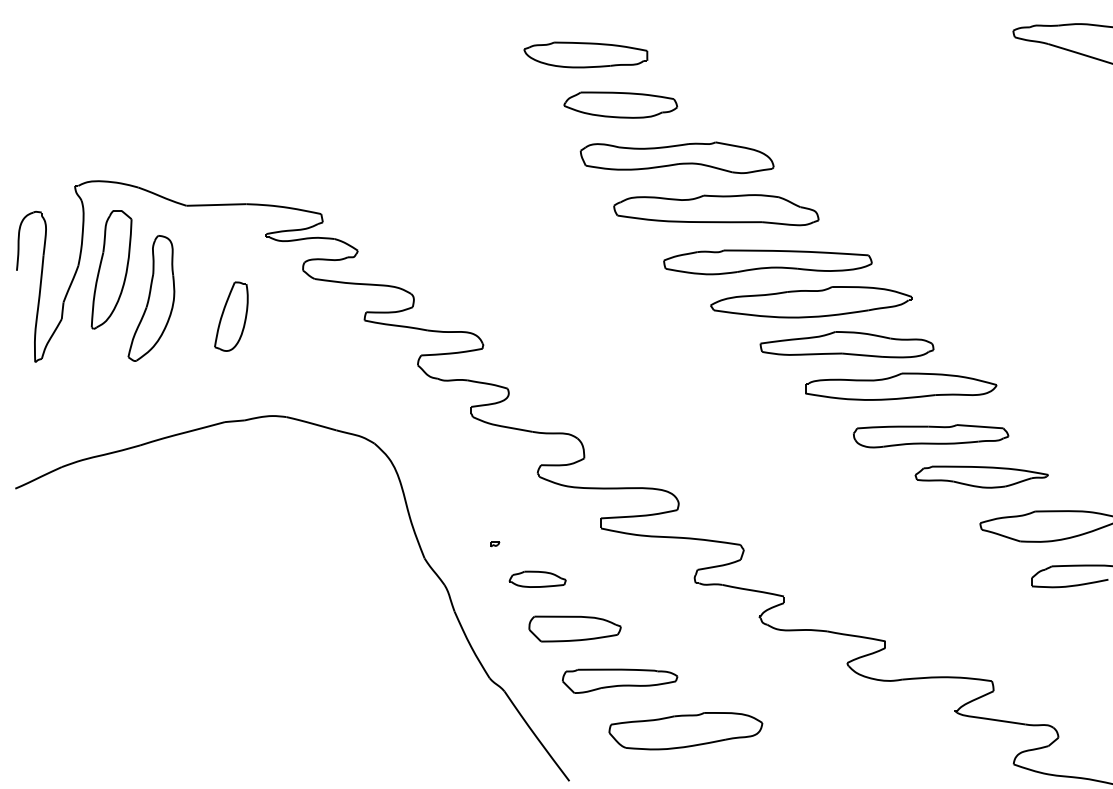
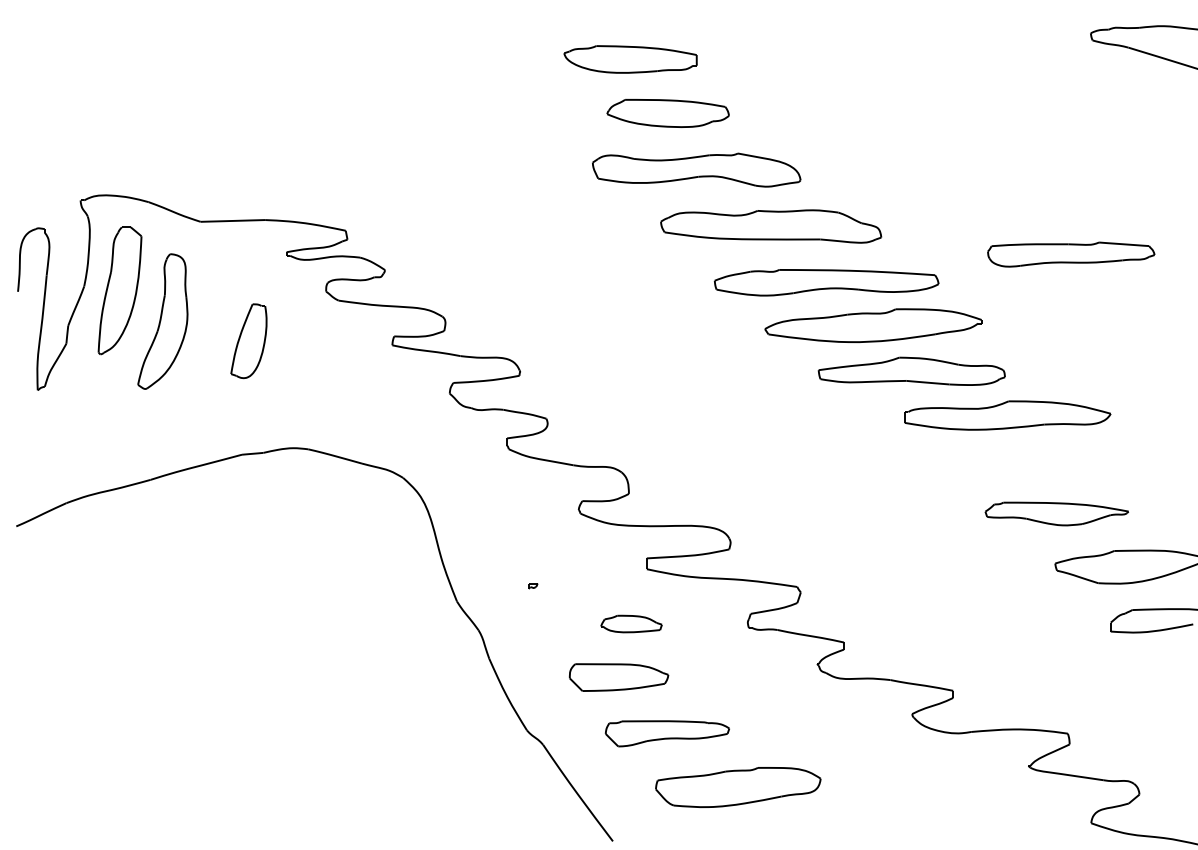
part: (676, 157) -> (695, 169), moved
part: (901, 386) -> (1008, 415), moved
part: (931, 436) -> (1071, 254), moved
part: (537, 578) -> (631, 623), moved

